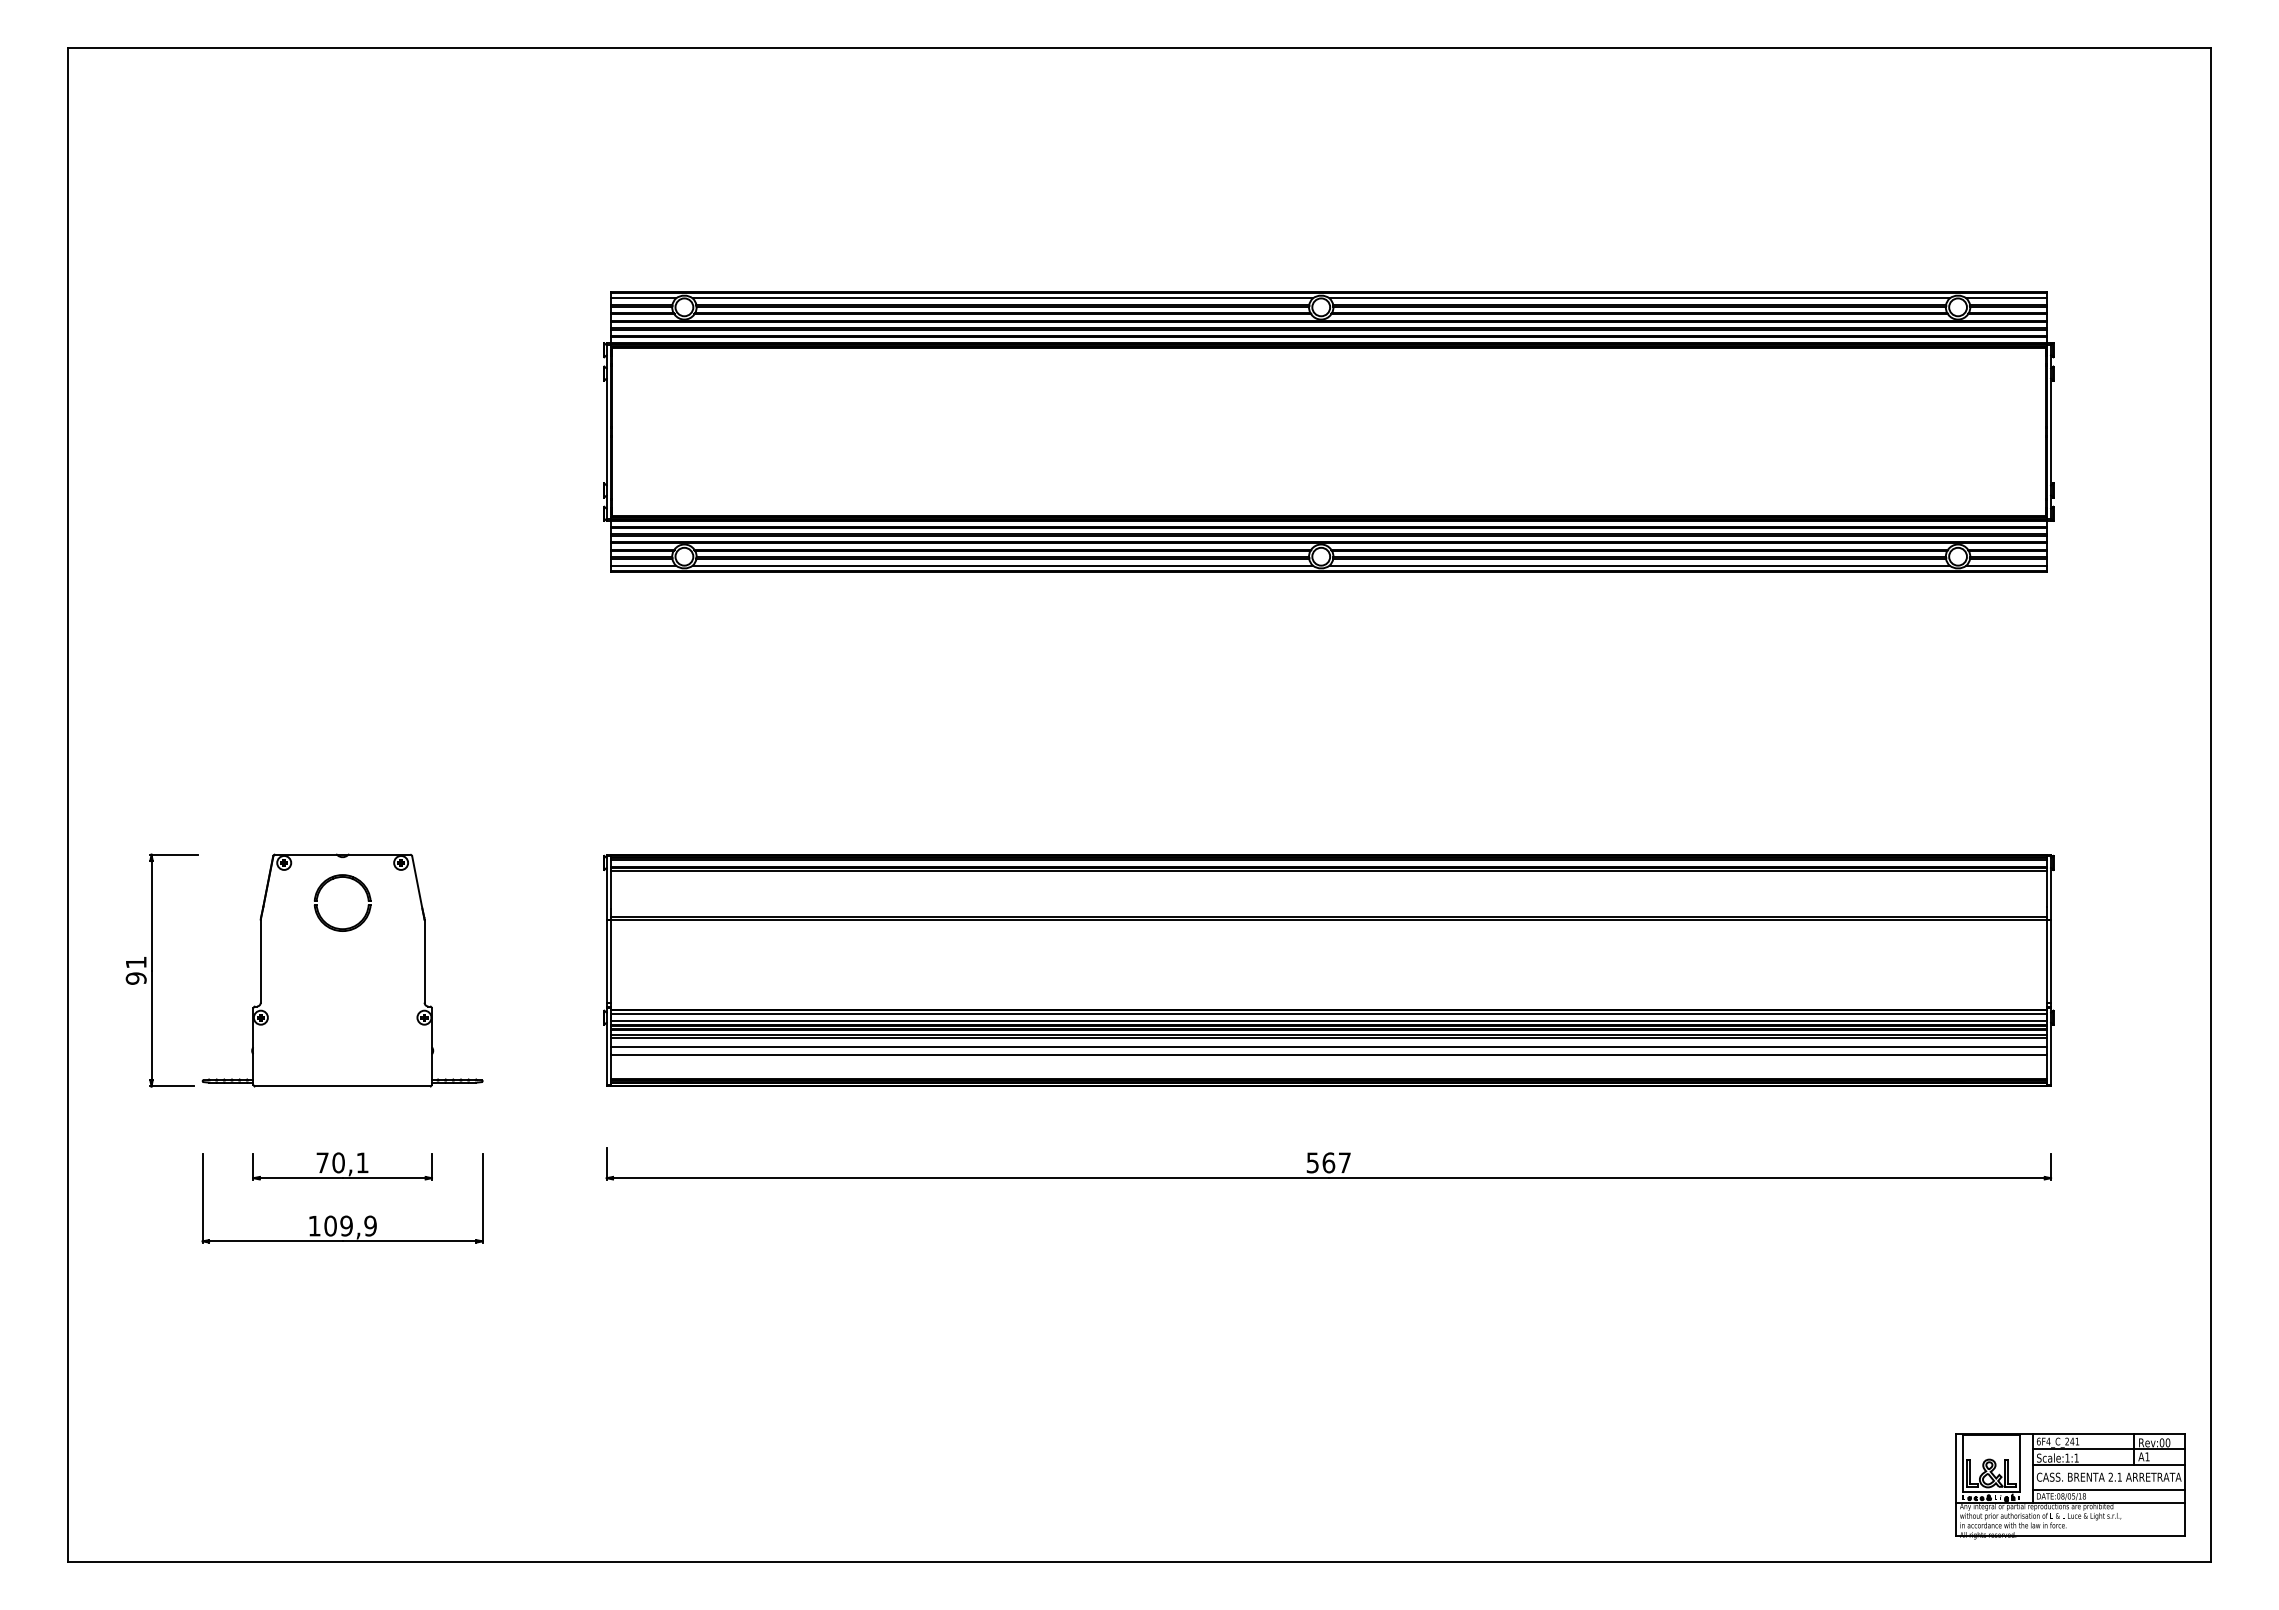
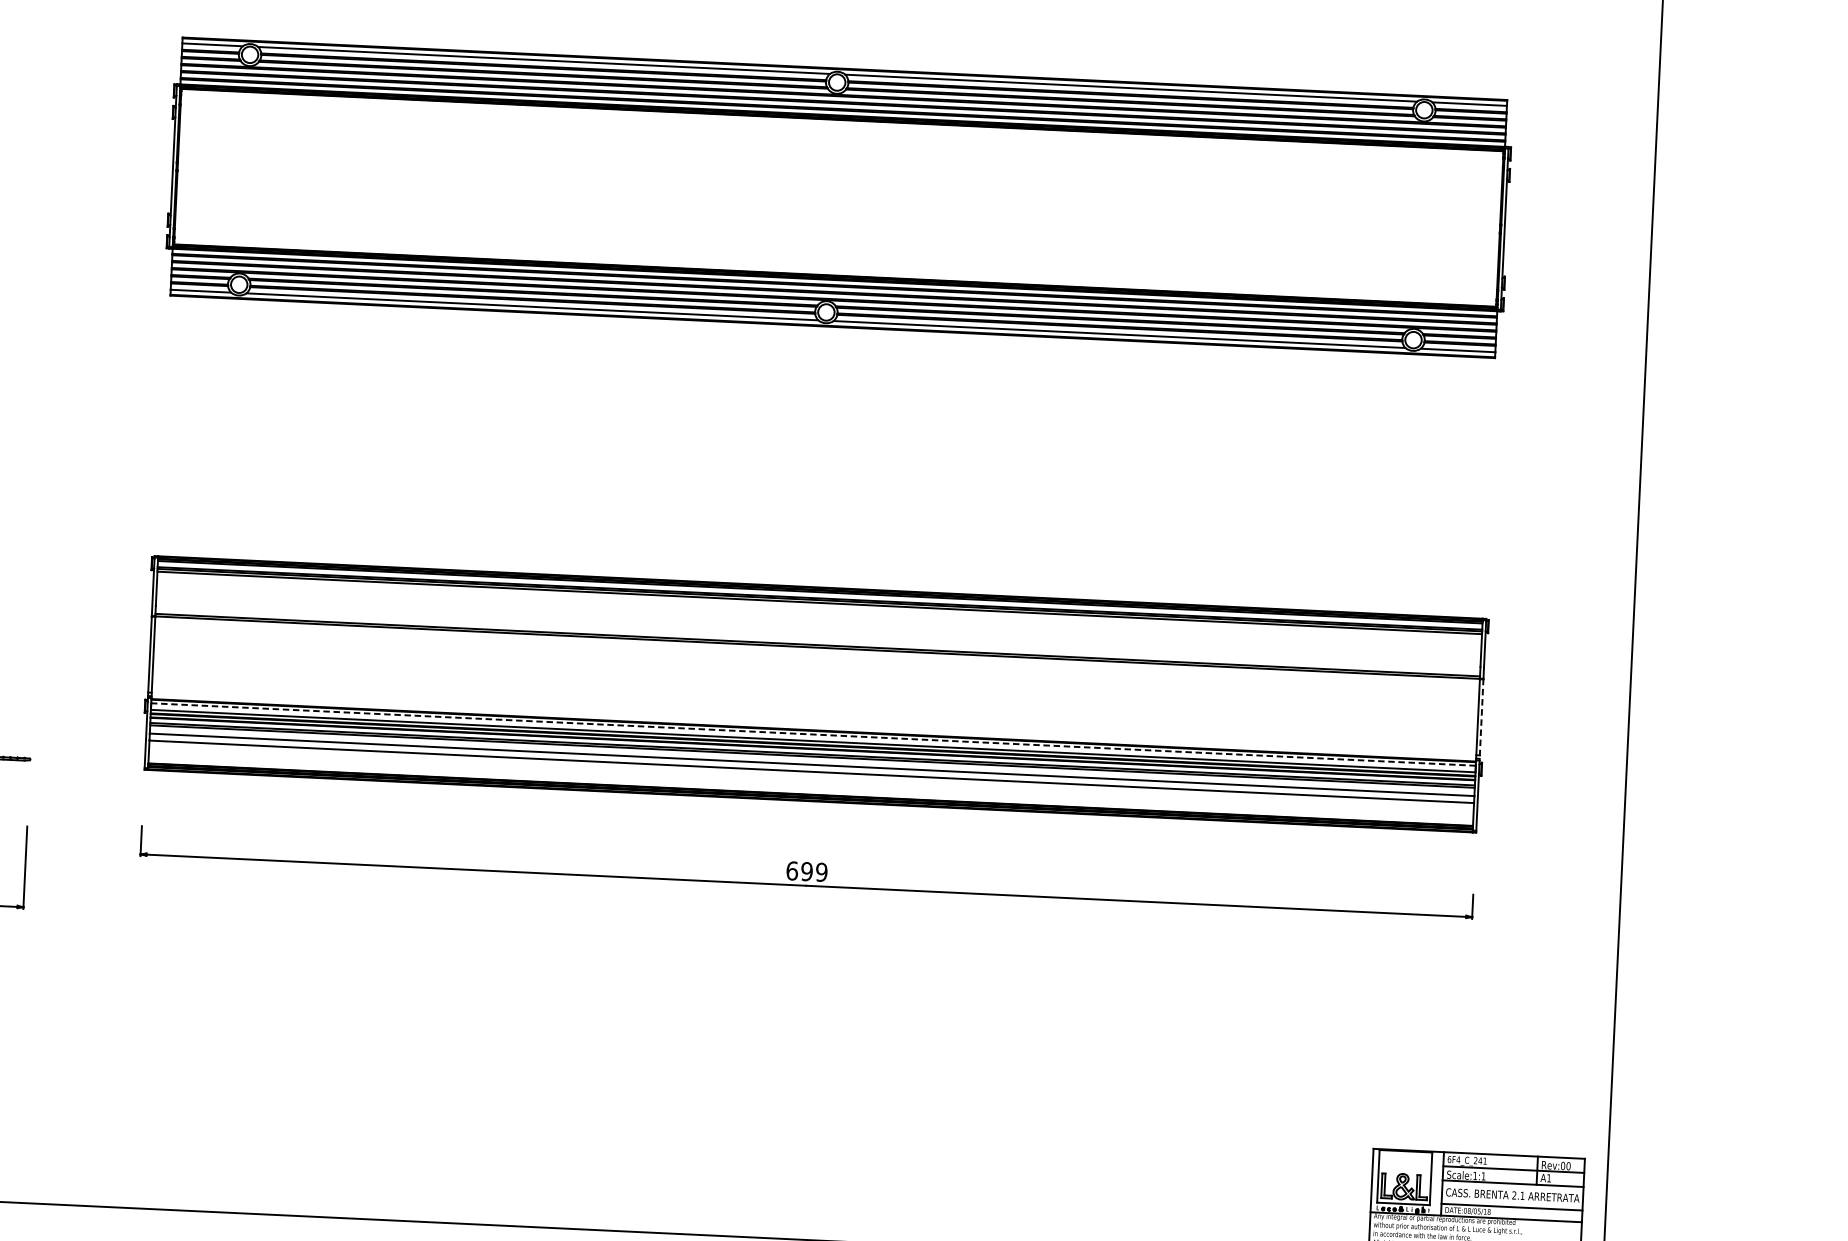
line: (2051, 964) -> (1481, 720), solid -> dashed
line: (1328, 1014) -> (813, 734), solid -> dashed
text: (1328, 1162) -> (806, 871), 567 -> 699

